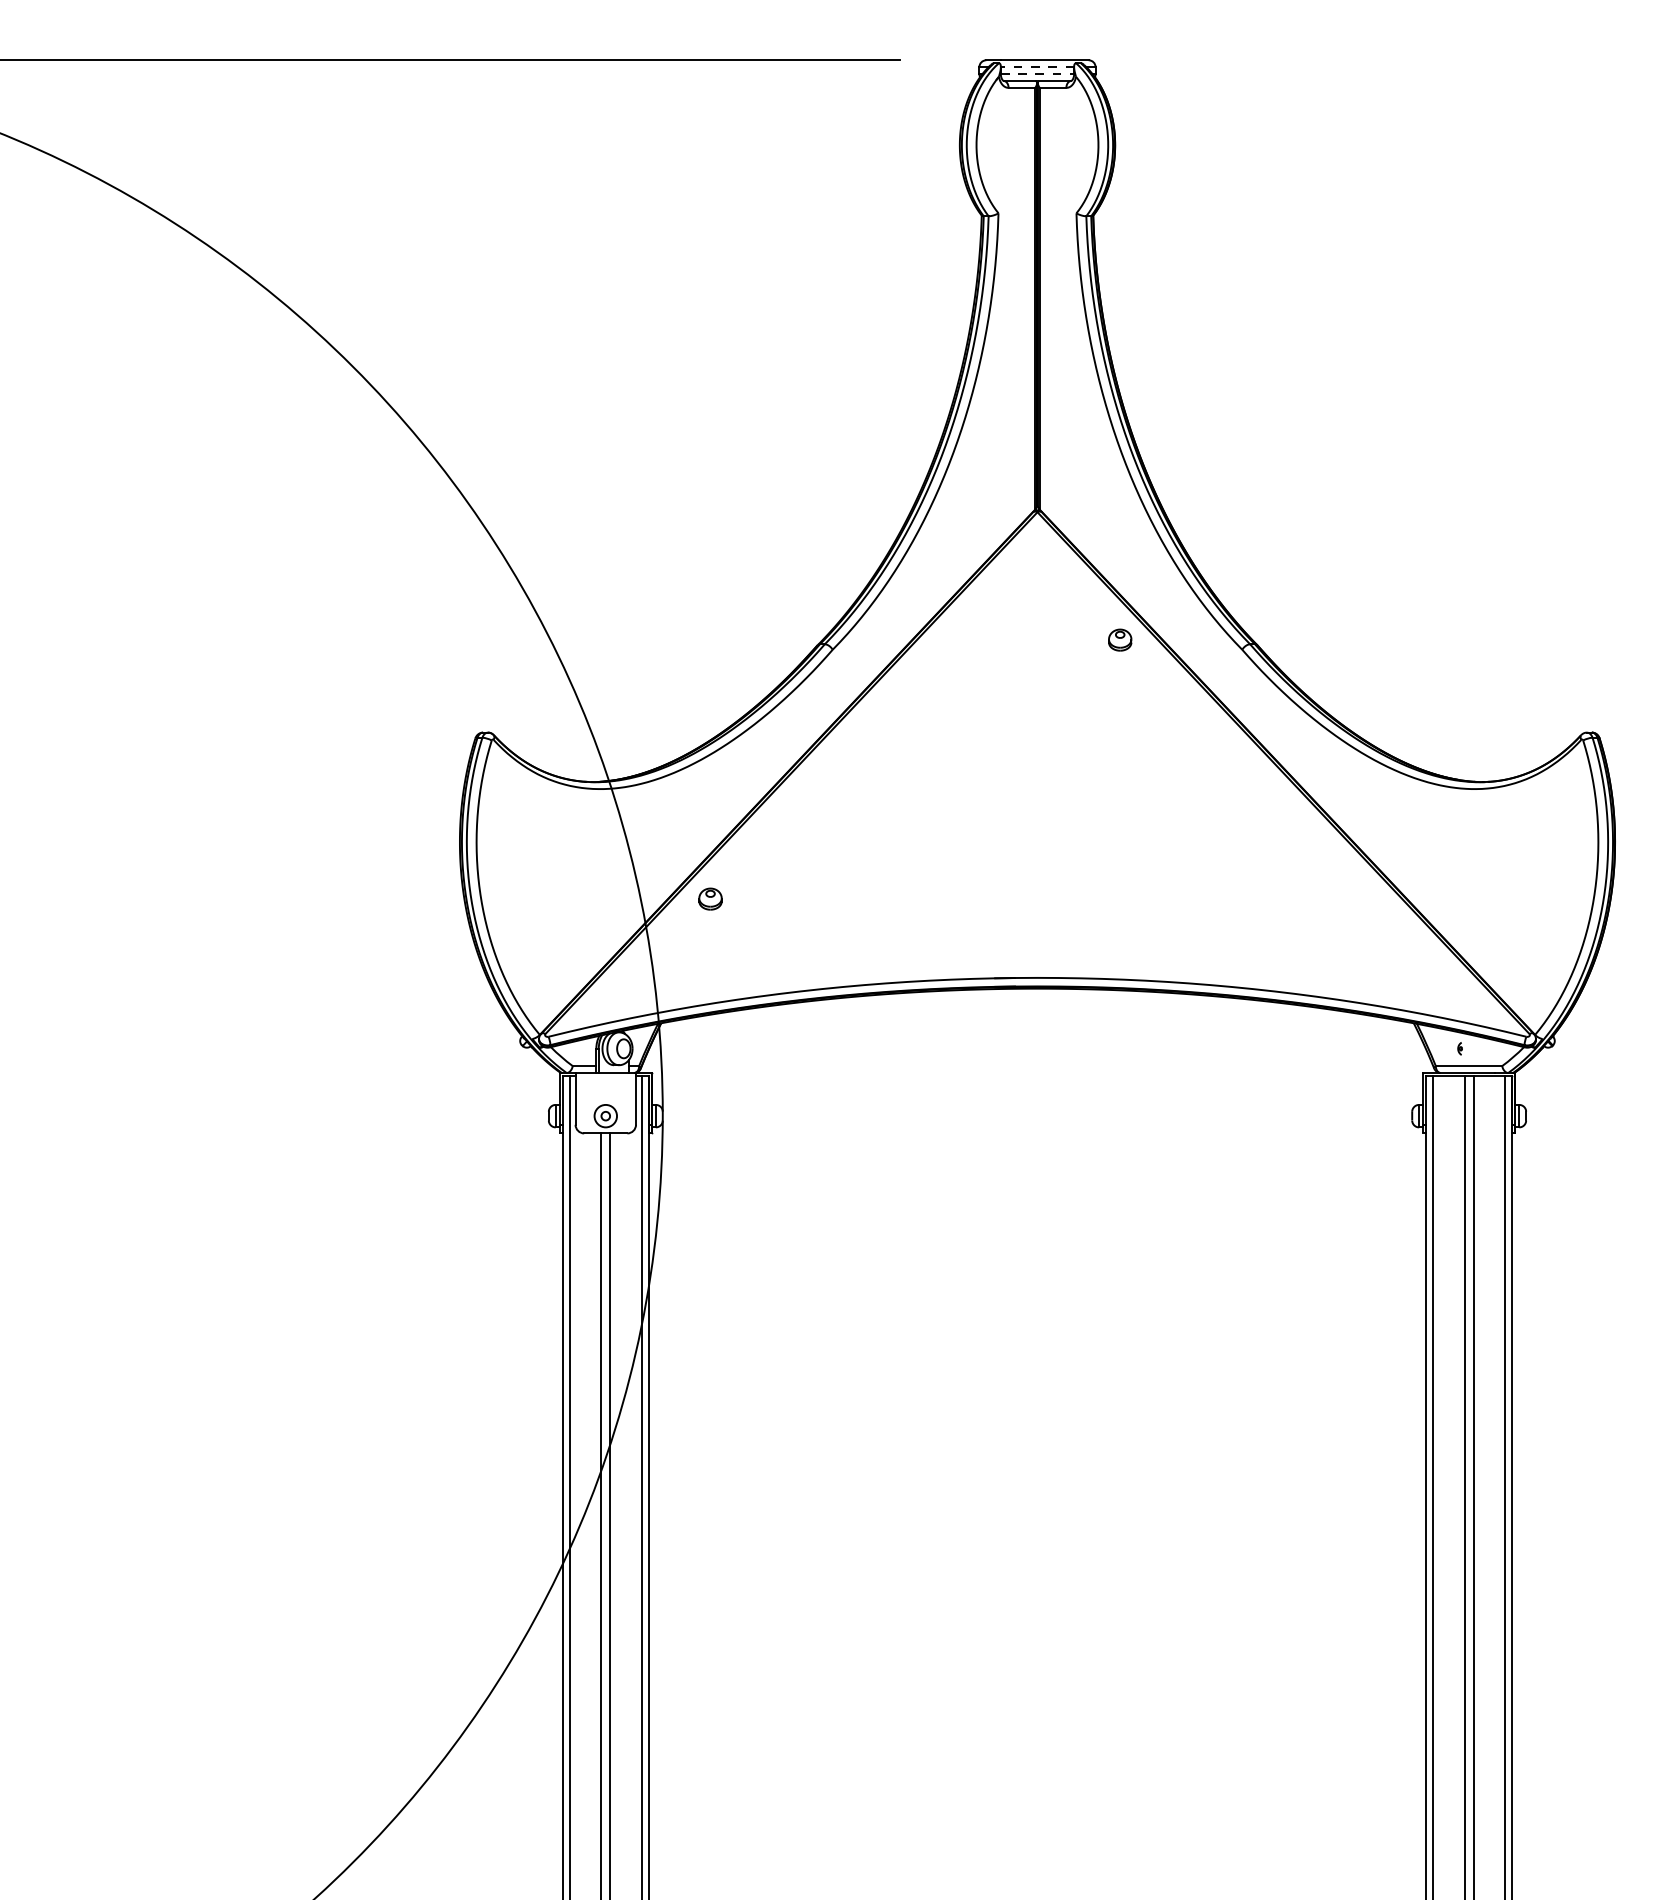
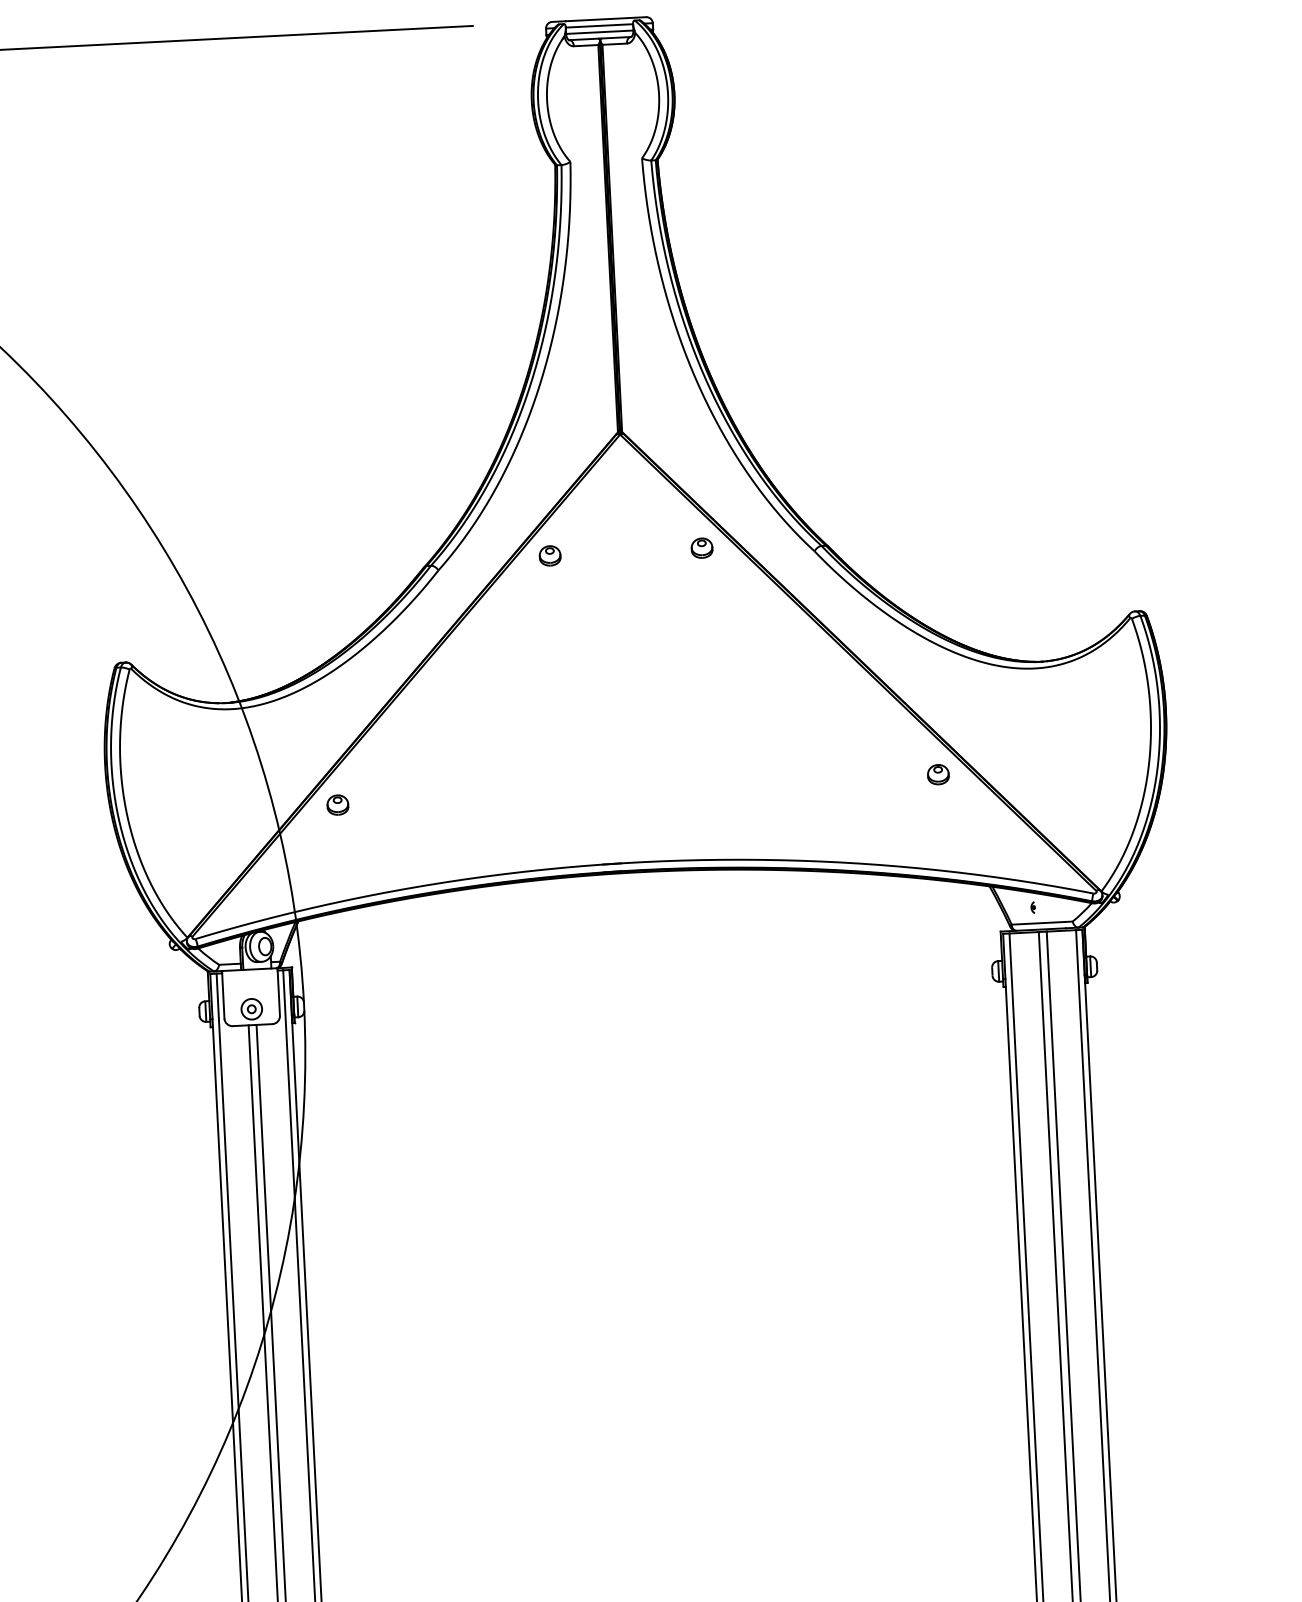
line: (1037, 67) -> (599, 26), dashed -> solid
line: (1037, 74) -> (599, 32), dashed -> solid
part: (954, 639) -> (549, 555), added
part: (1364, 898) -> (938, 774), added

